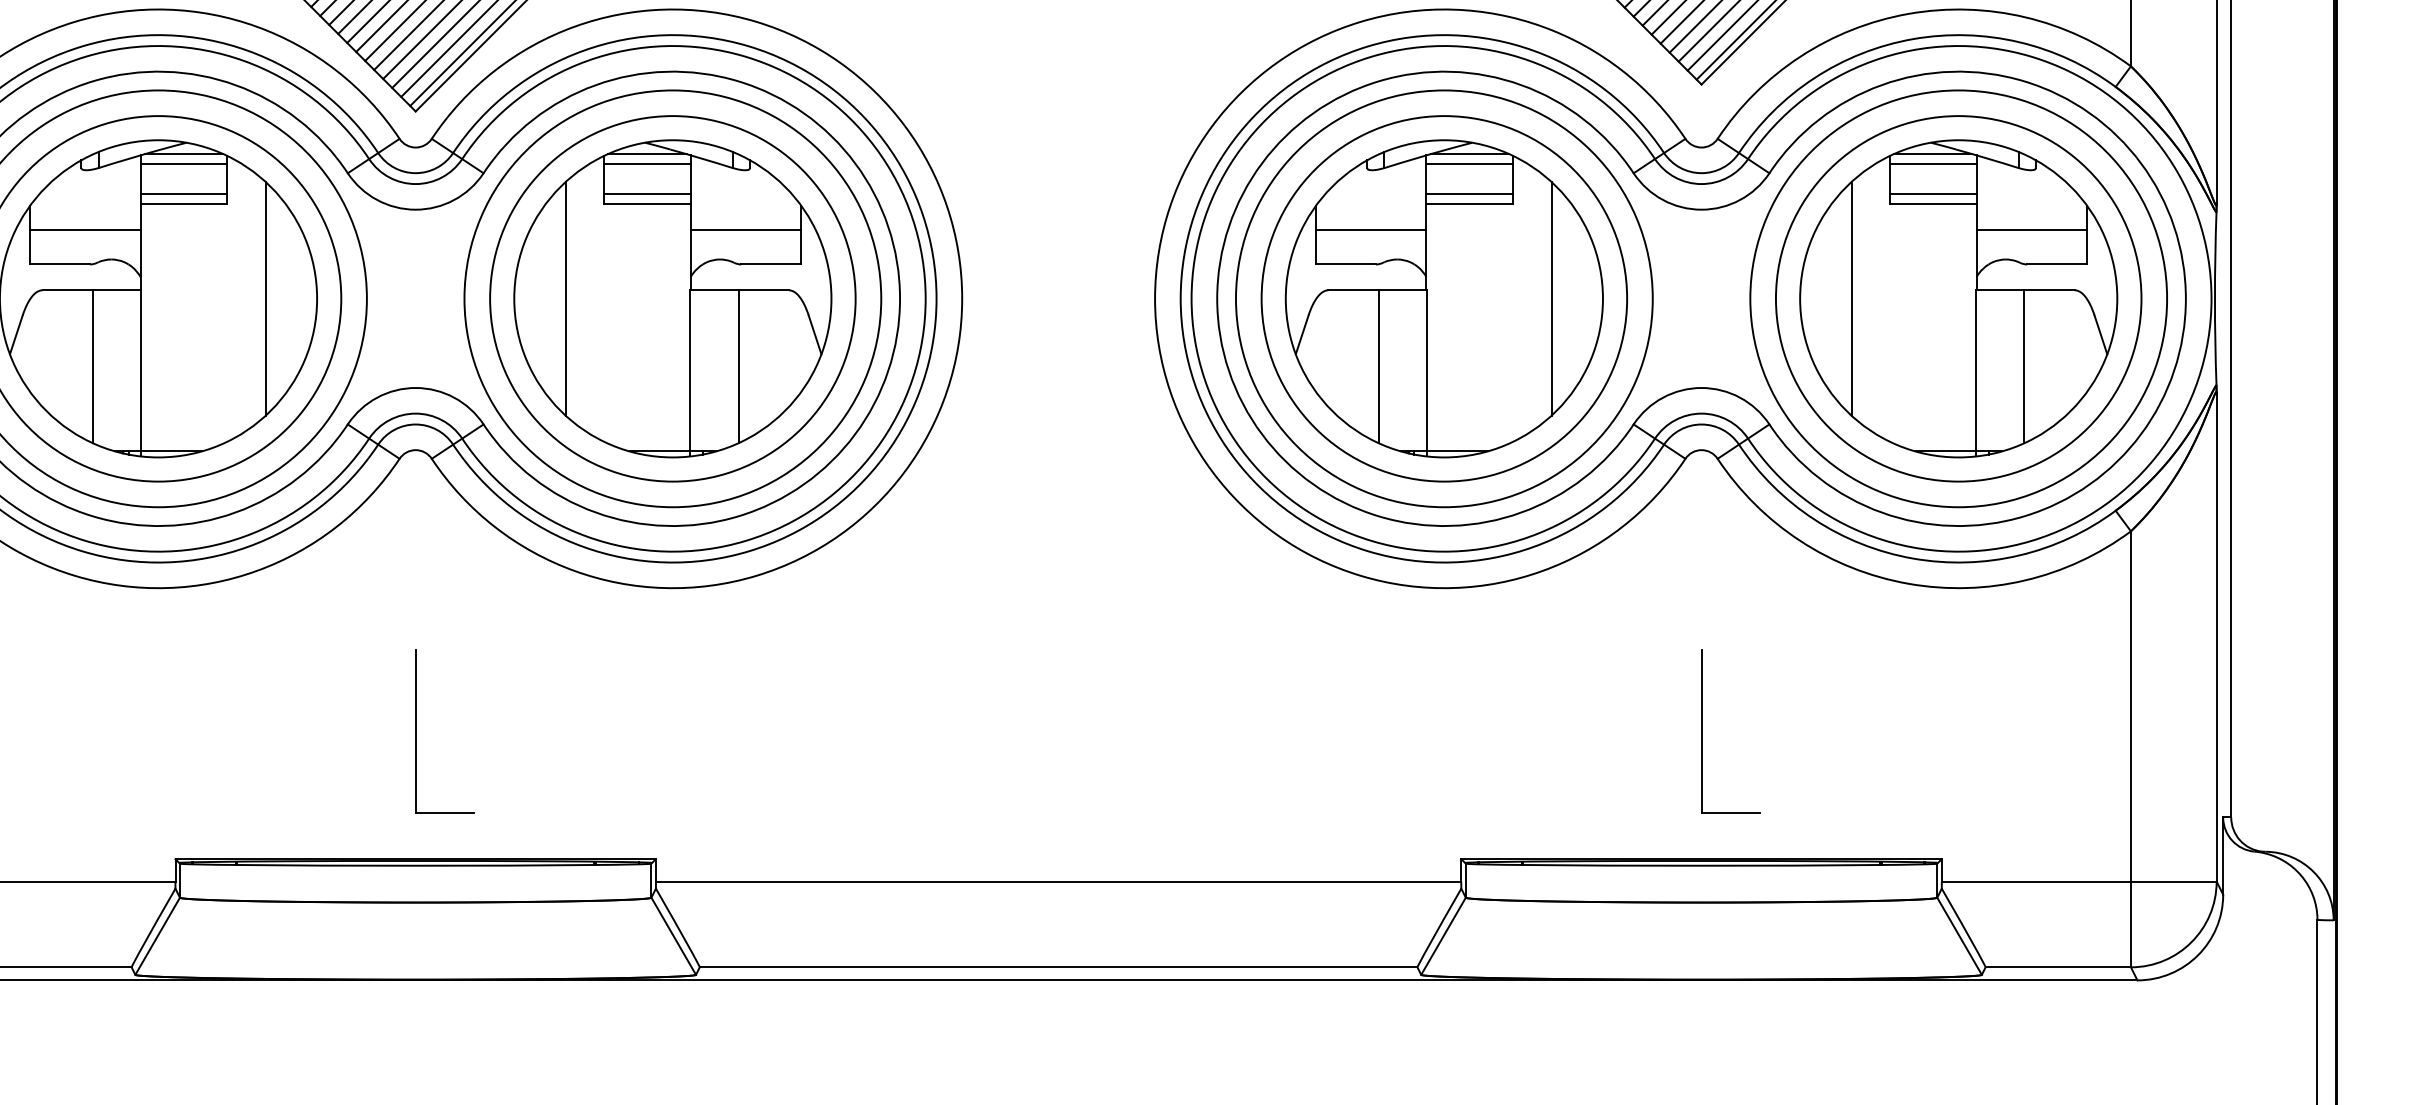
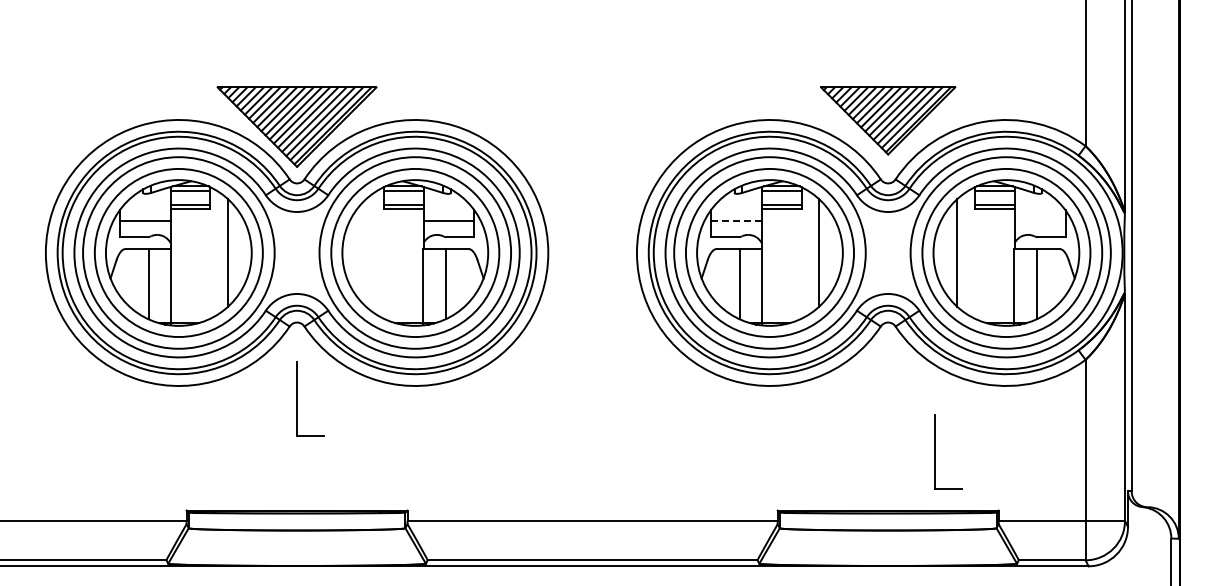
line: (1369, 230) -> (735, 221), solid -> dashed
line: (2030, 230) -> (1039, 221), removed
line: (566, 297) -> (366, 252), removed
part: (416, 730) -> (297, 398), moved
part: (1702, 730) -> (935, 451), moved

